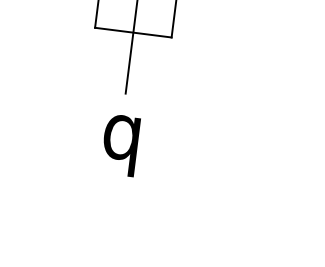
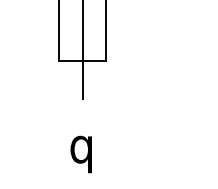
text: (119, 145) -> (80, 154), moved

